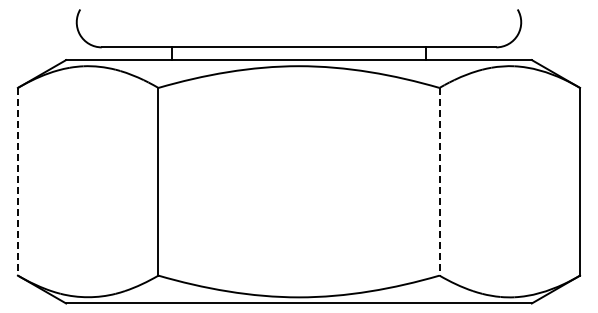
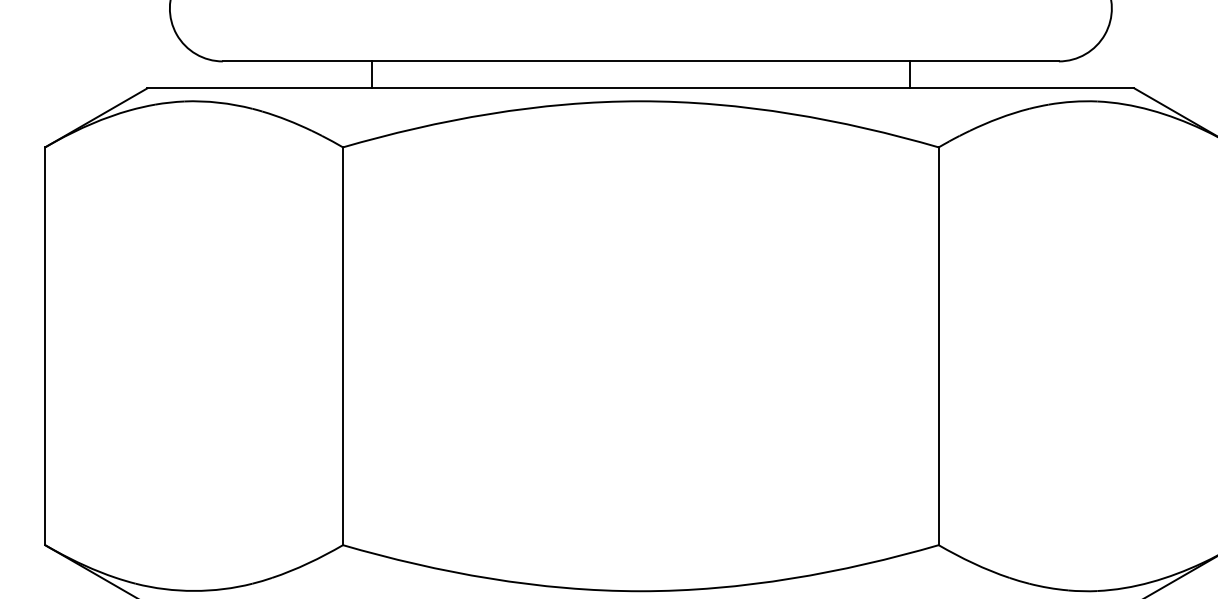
line: (17, 181) -> (44, 345), dashed -> solid
line: (439, 181) -> (938, 345), dashed -> solid

